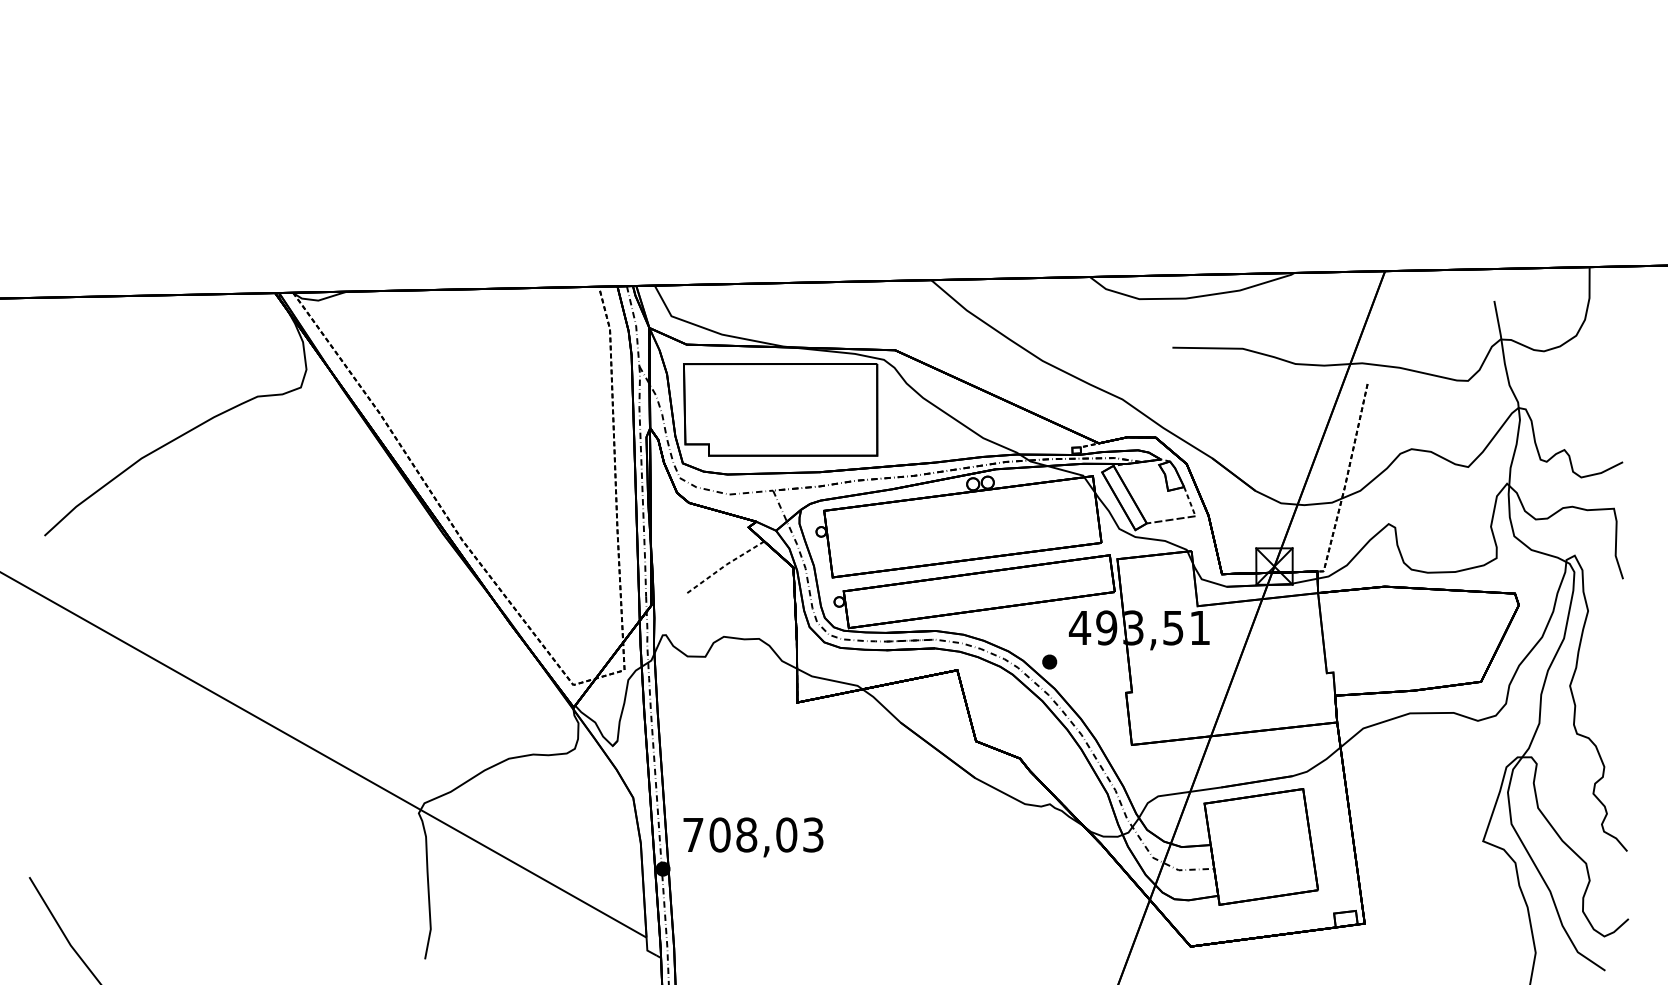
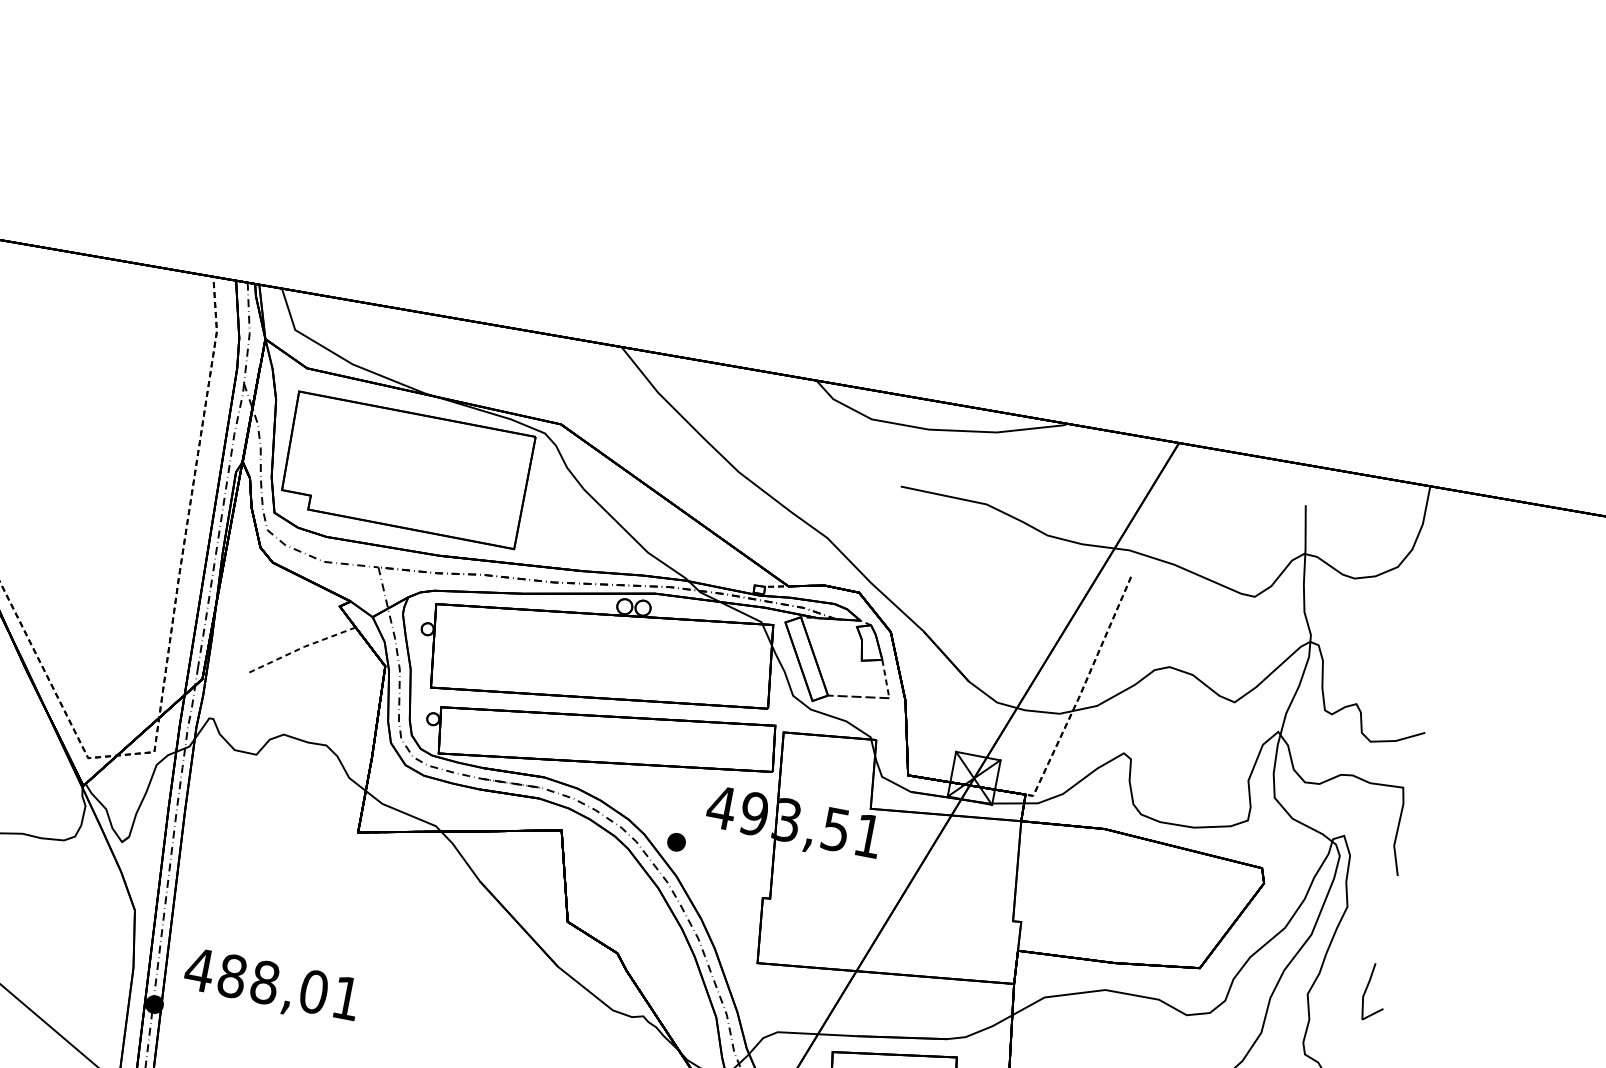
line: (1616, 674) -> (1367, 991), added
text: (752, 834) -> (272, 983), 708,03 -> 488,01

